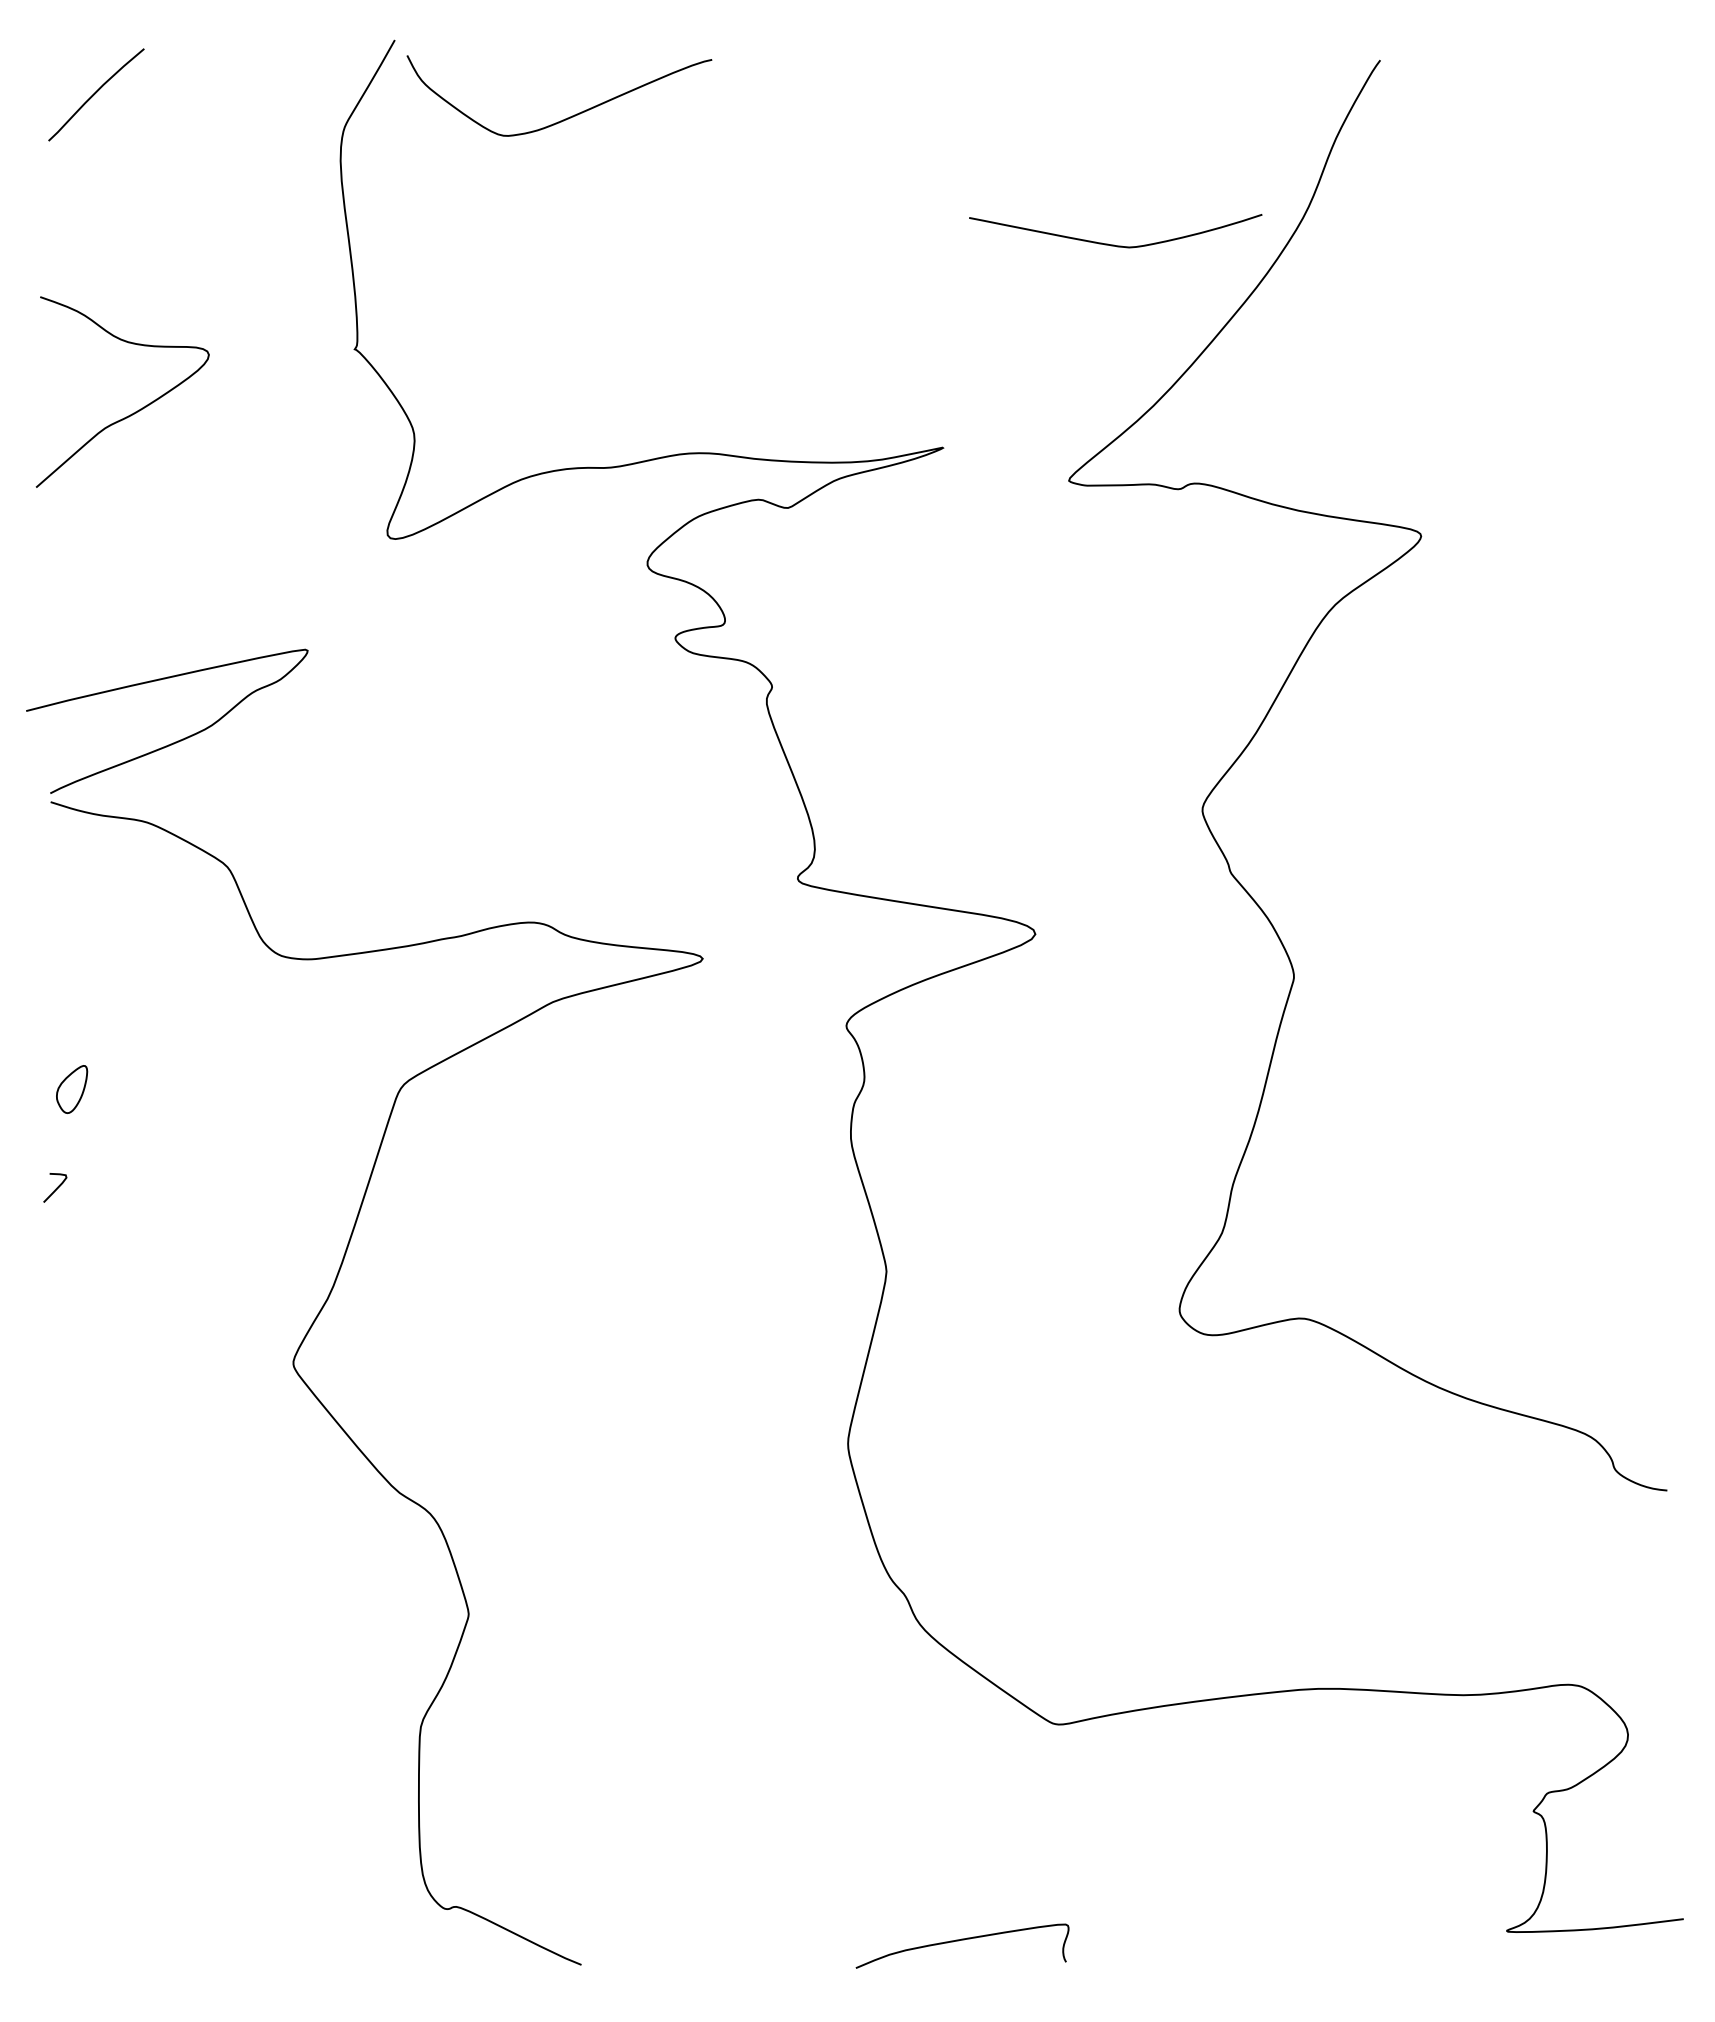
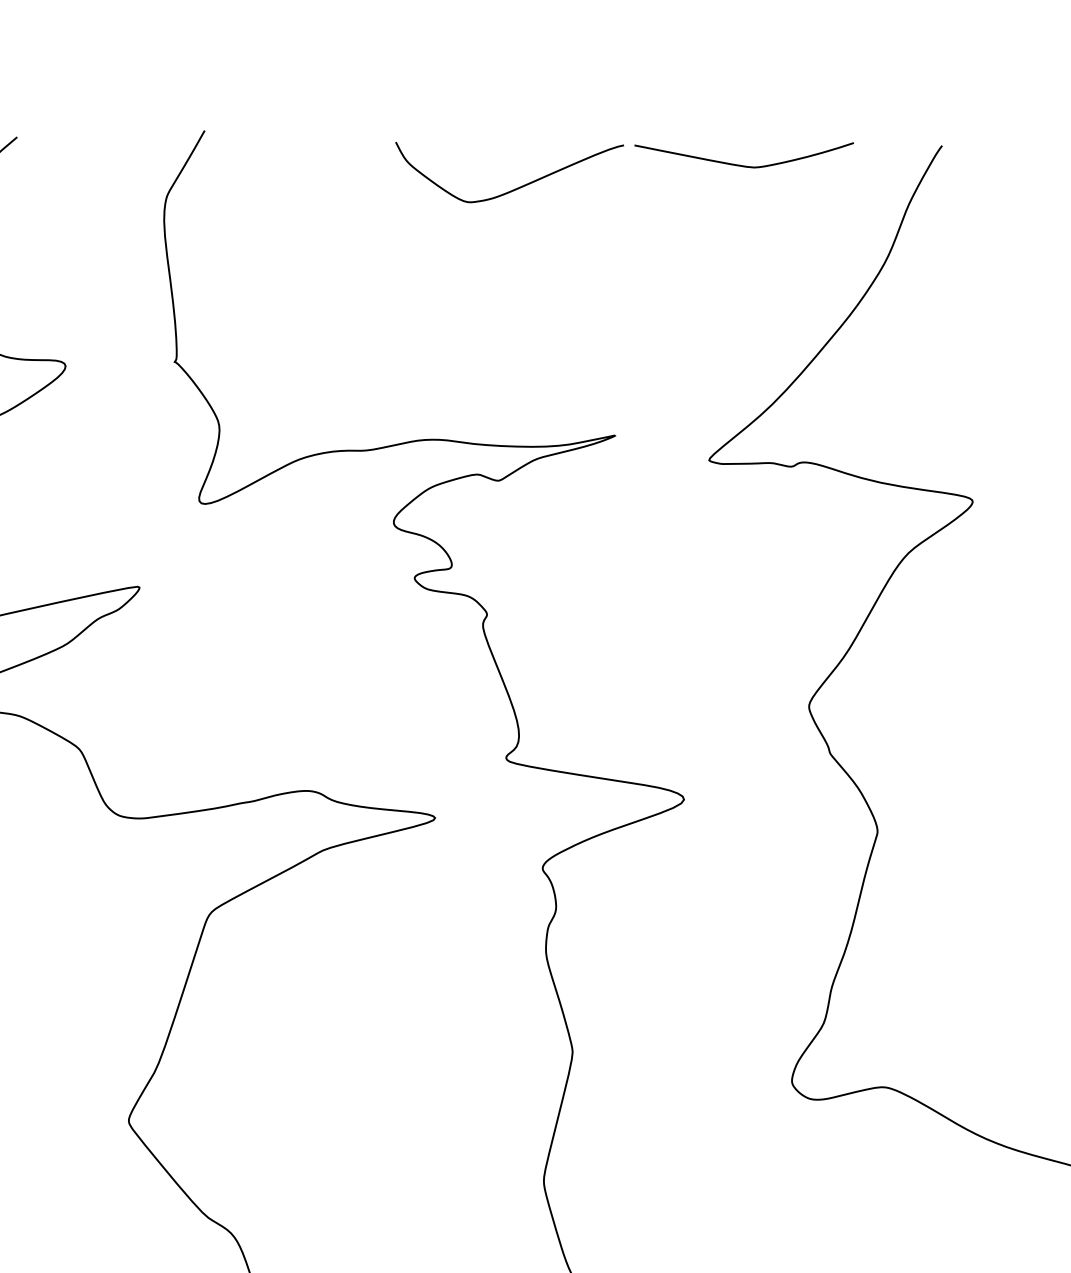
curve: (569, 116) -> (517, 187), moved
curve: (1114, 244) -> (743, 165), moved

